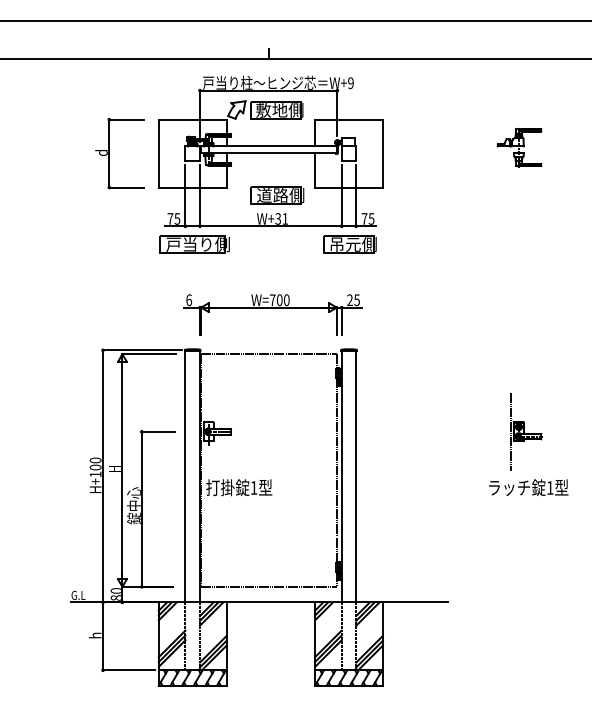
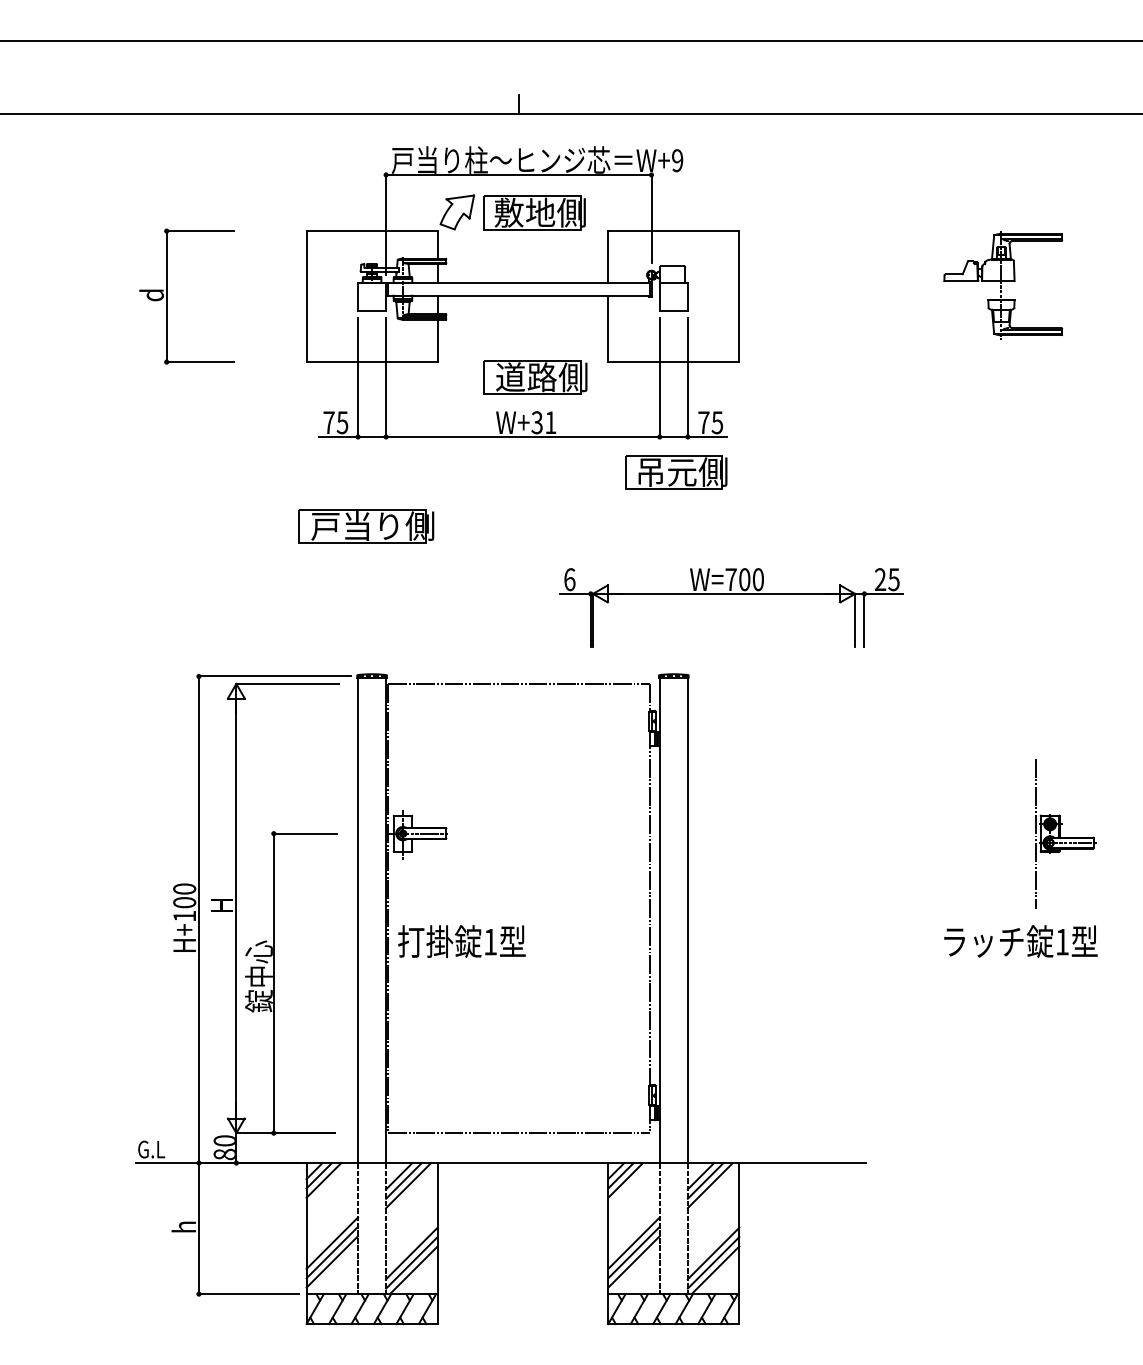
part: (519, 147) -> (1003, 284), size x1.4
part: (109, 153) -> (167, 296), moved
part: (194, 244) -> (365, 526), moved
part: (272, 314) -> (730, 607), moved
part: (526, 431) -> (1064, 833), moved

